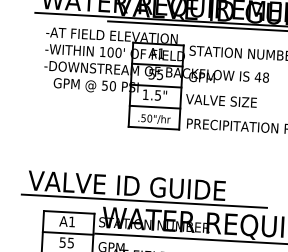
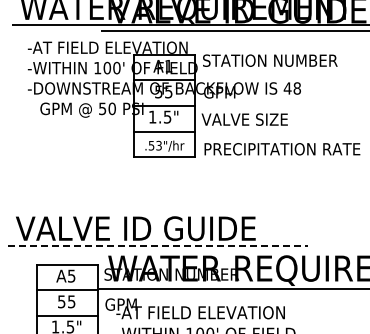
text: (149, 118) -> (158, 145), .50"/hr -> .53"/hr
line: (144, 201) -> (158, 246), solid -> dashed
text: (71, 221) -> (71, 275), A1 -> A5

